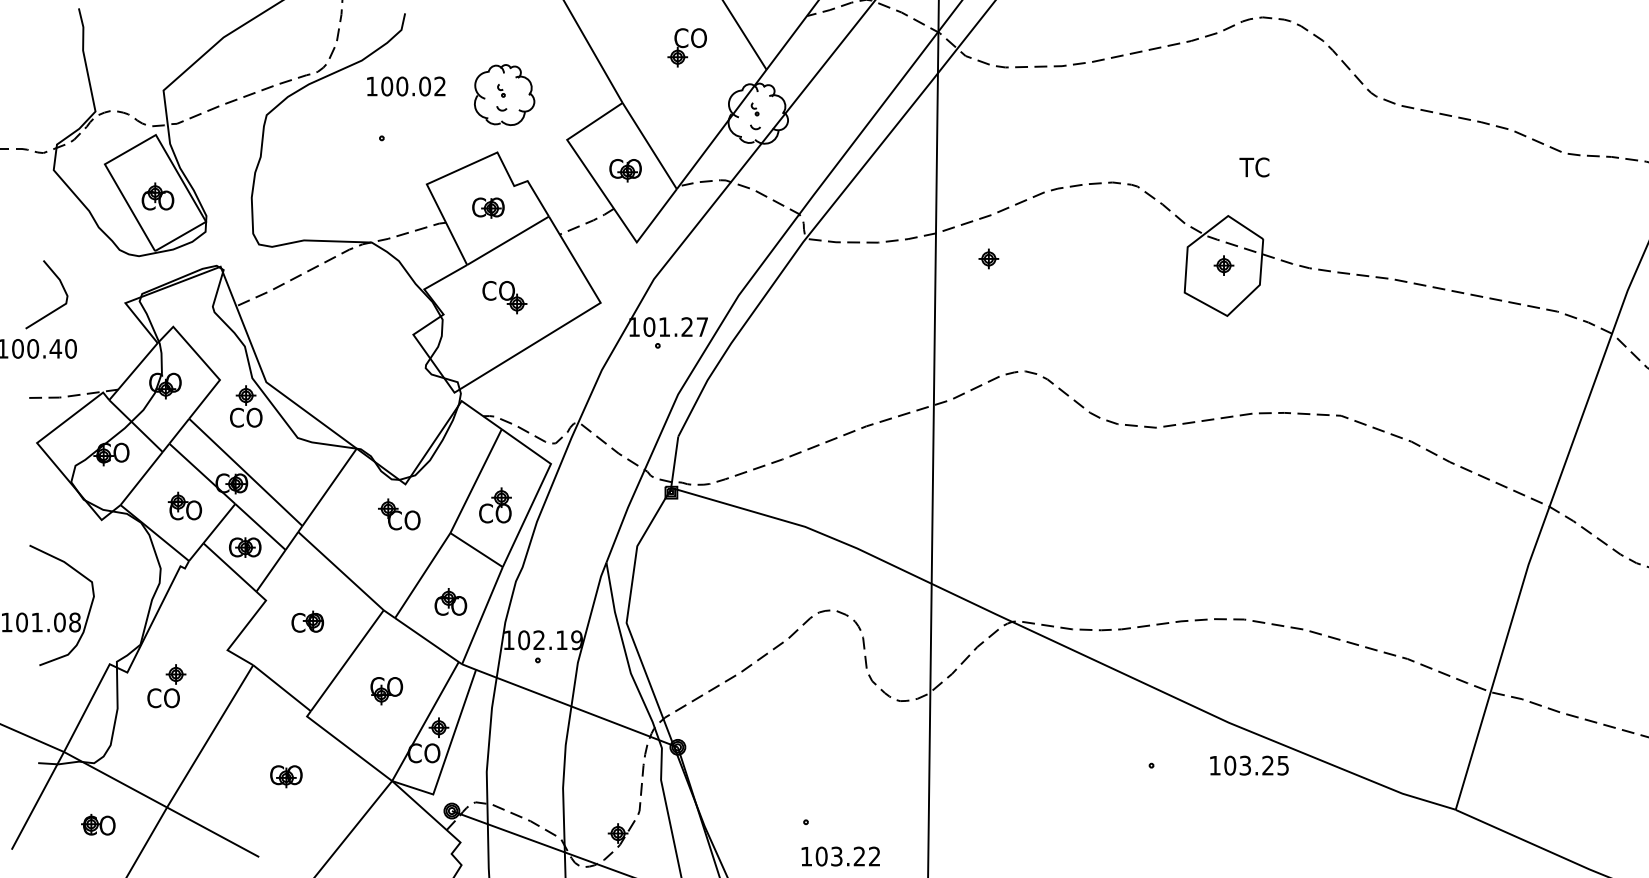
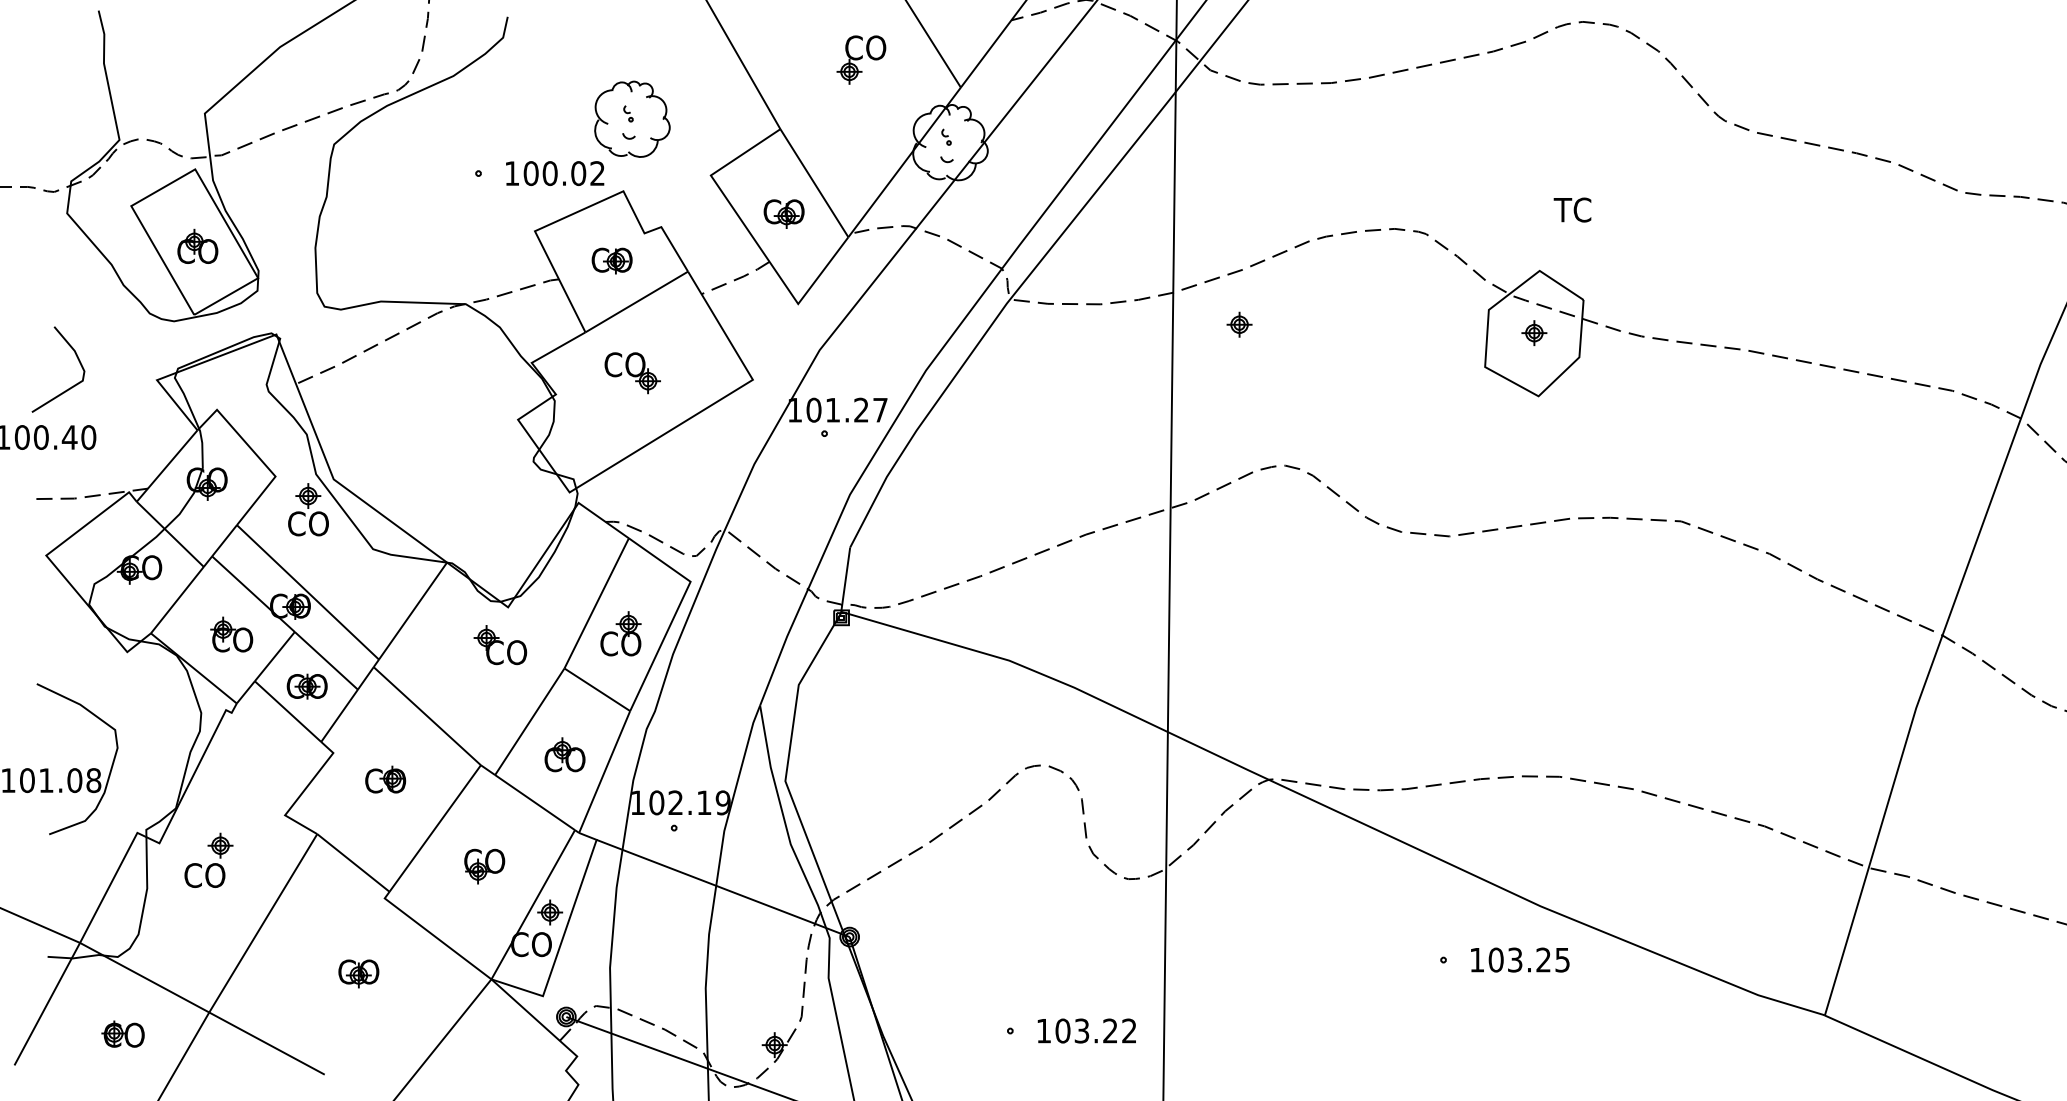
text: (406, 86) -> (555, 173), moved
text: (1249, 765) -> (1520, 959), moved
text: (840, 856) -> (1086, 1030), moved

